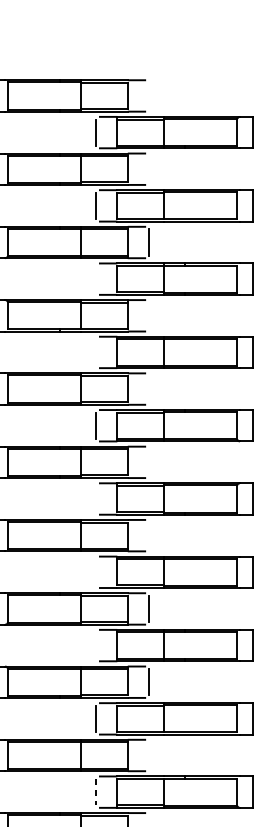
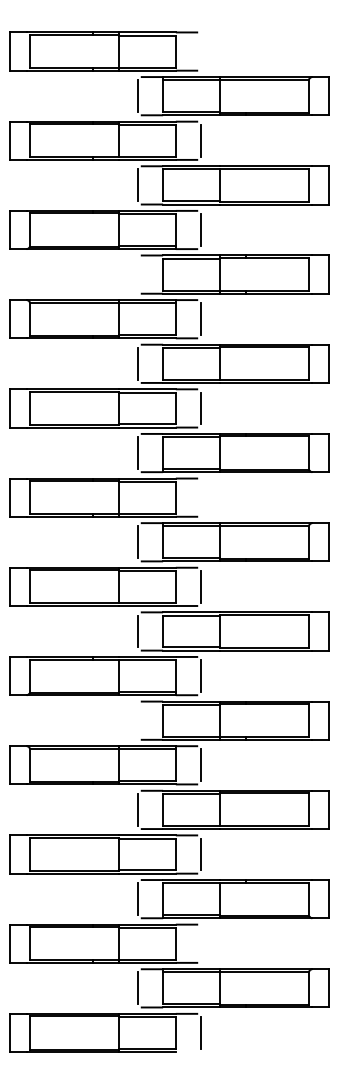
line: (148, 169) -> (201, 140), added
line: (148, 316) -> (201, 319), added
line: (96, 352) -> (137, 363), added
line: (148, 389) -> (201, 408), added
line: (96, 499) -> (137, 542), added
line: (148, 535) -> (201, 586), added
line: (96, 572) -> (137, 631), added
line: (148, 755) -> (201, 854), added
line: (96, 792) -> (137, 899), dashed -> solid

